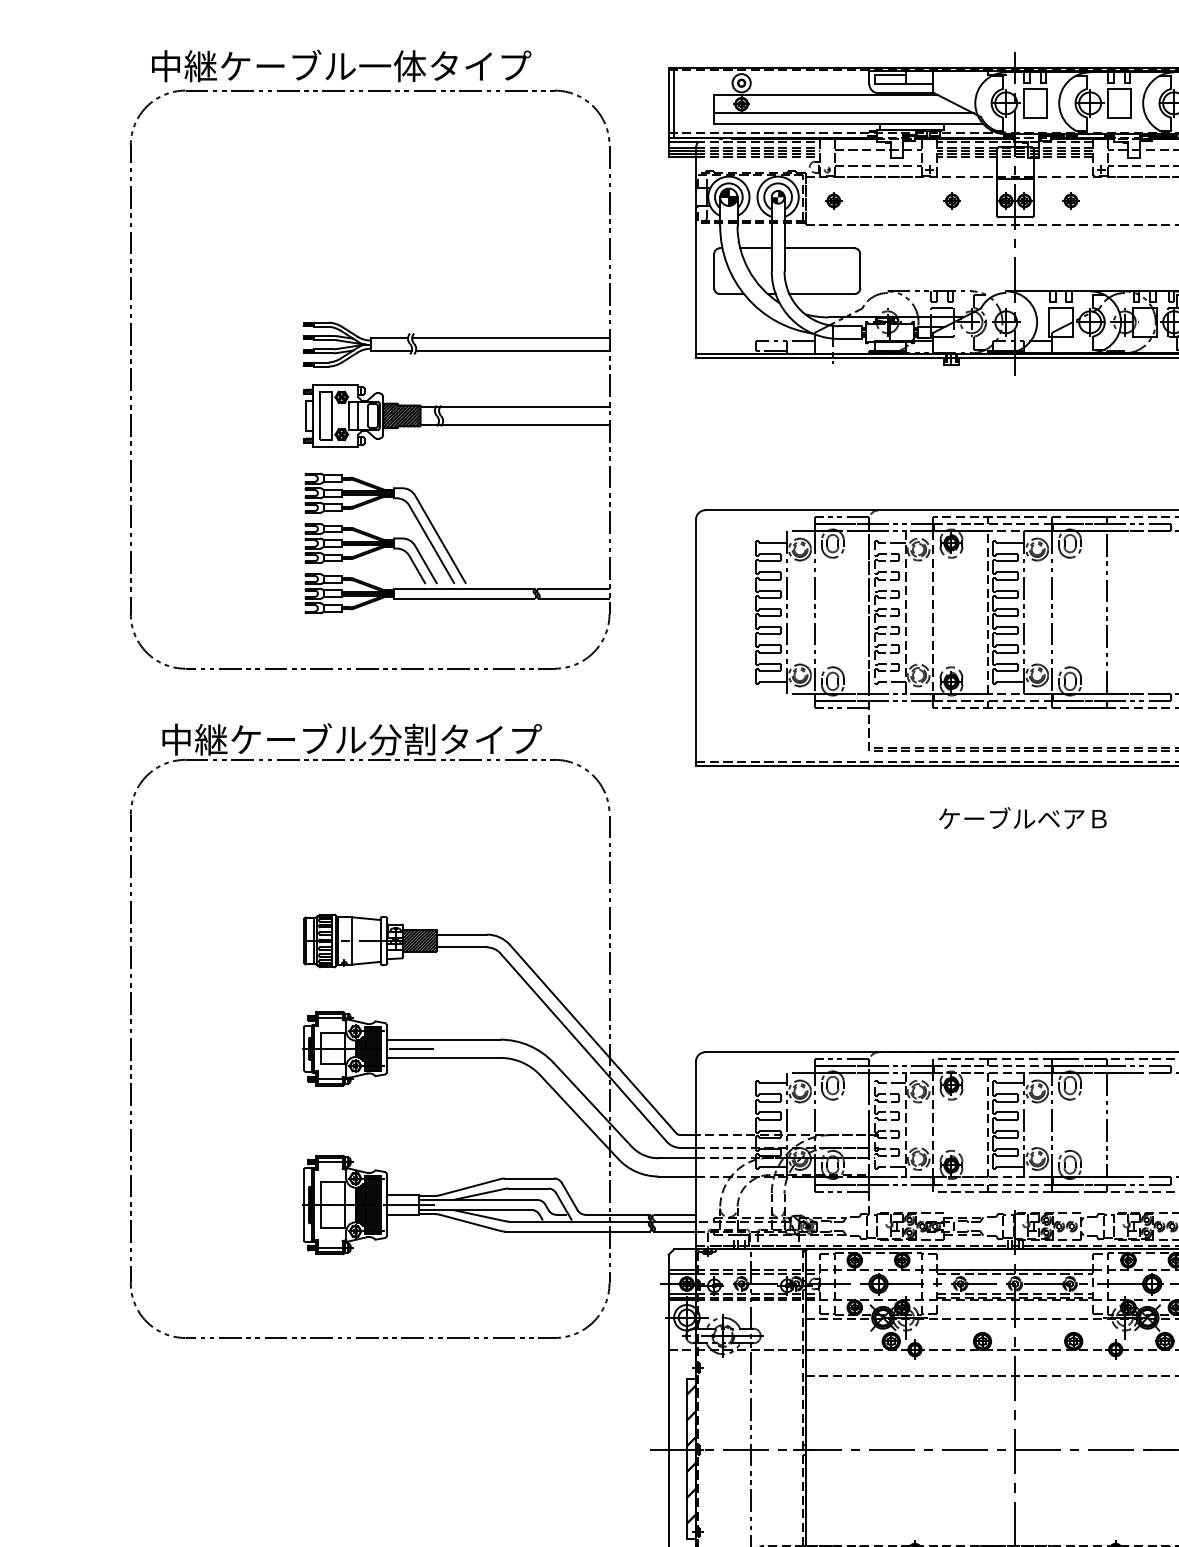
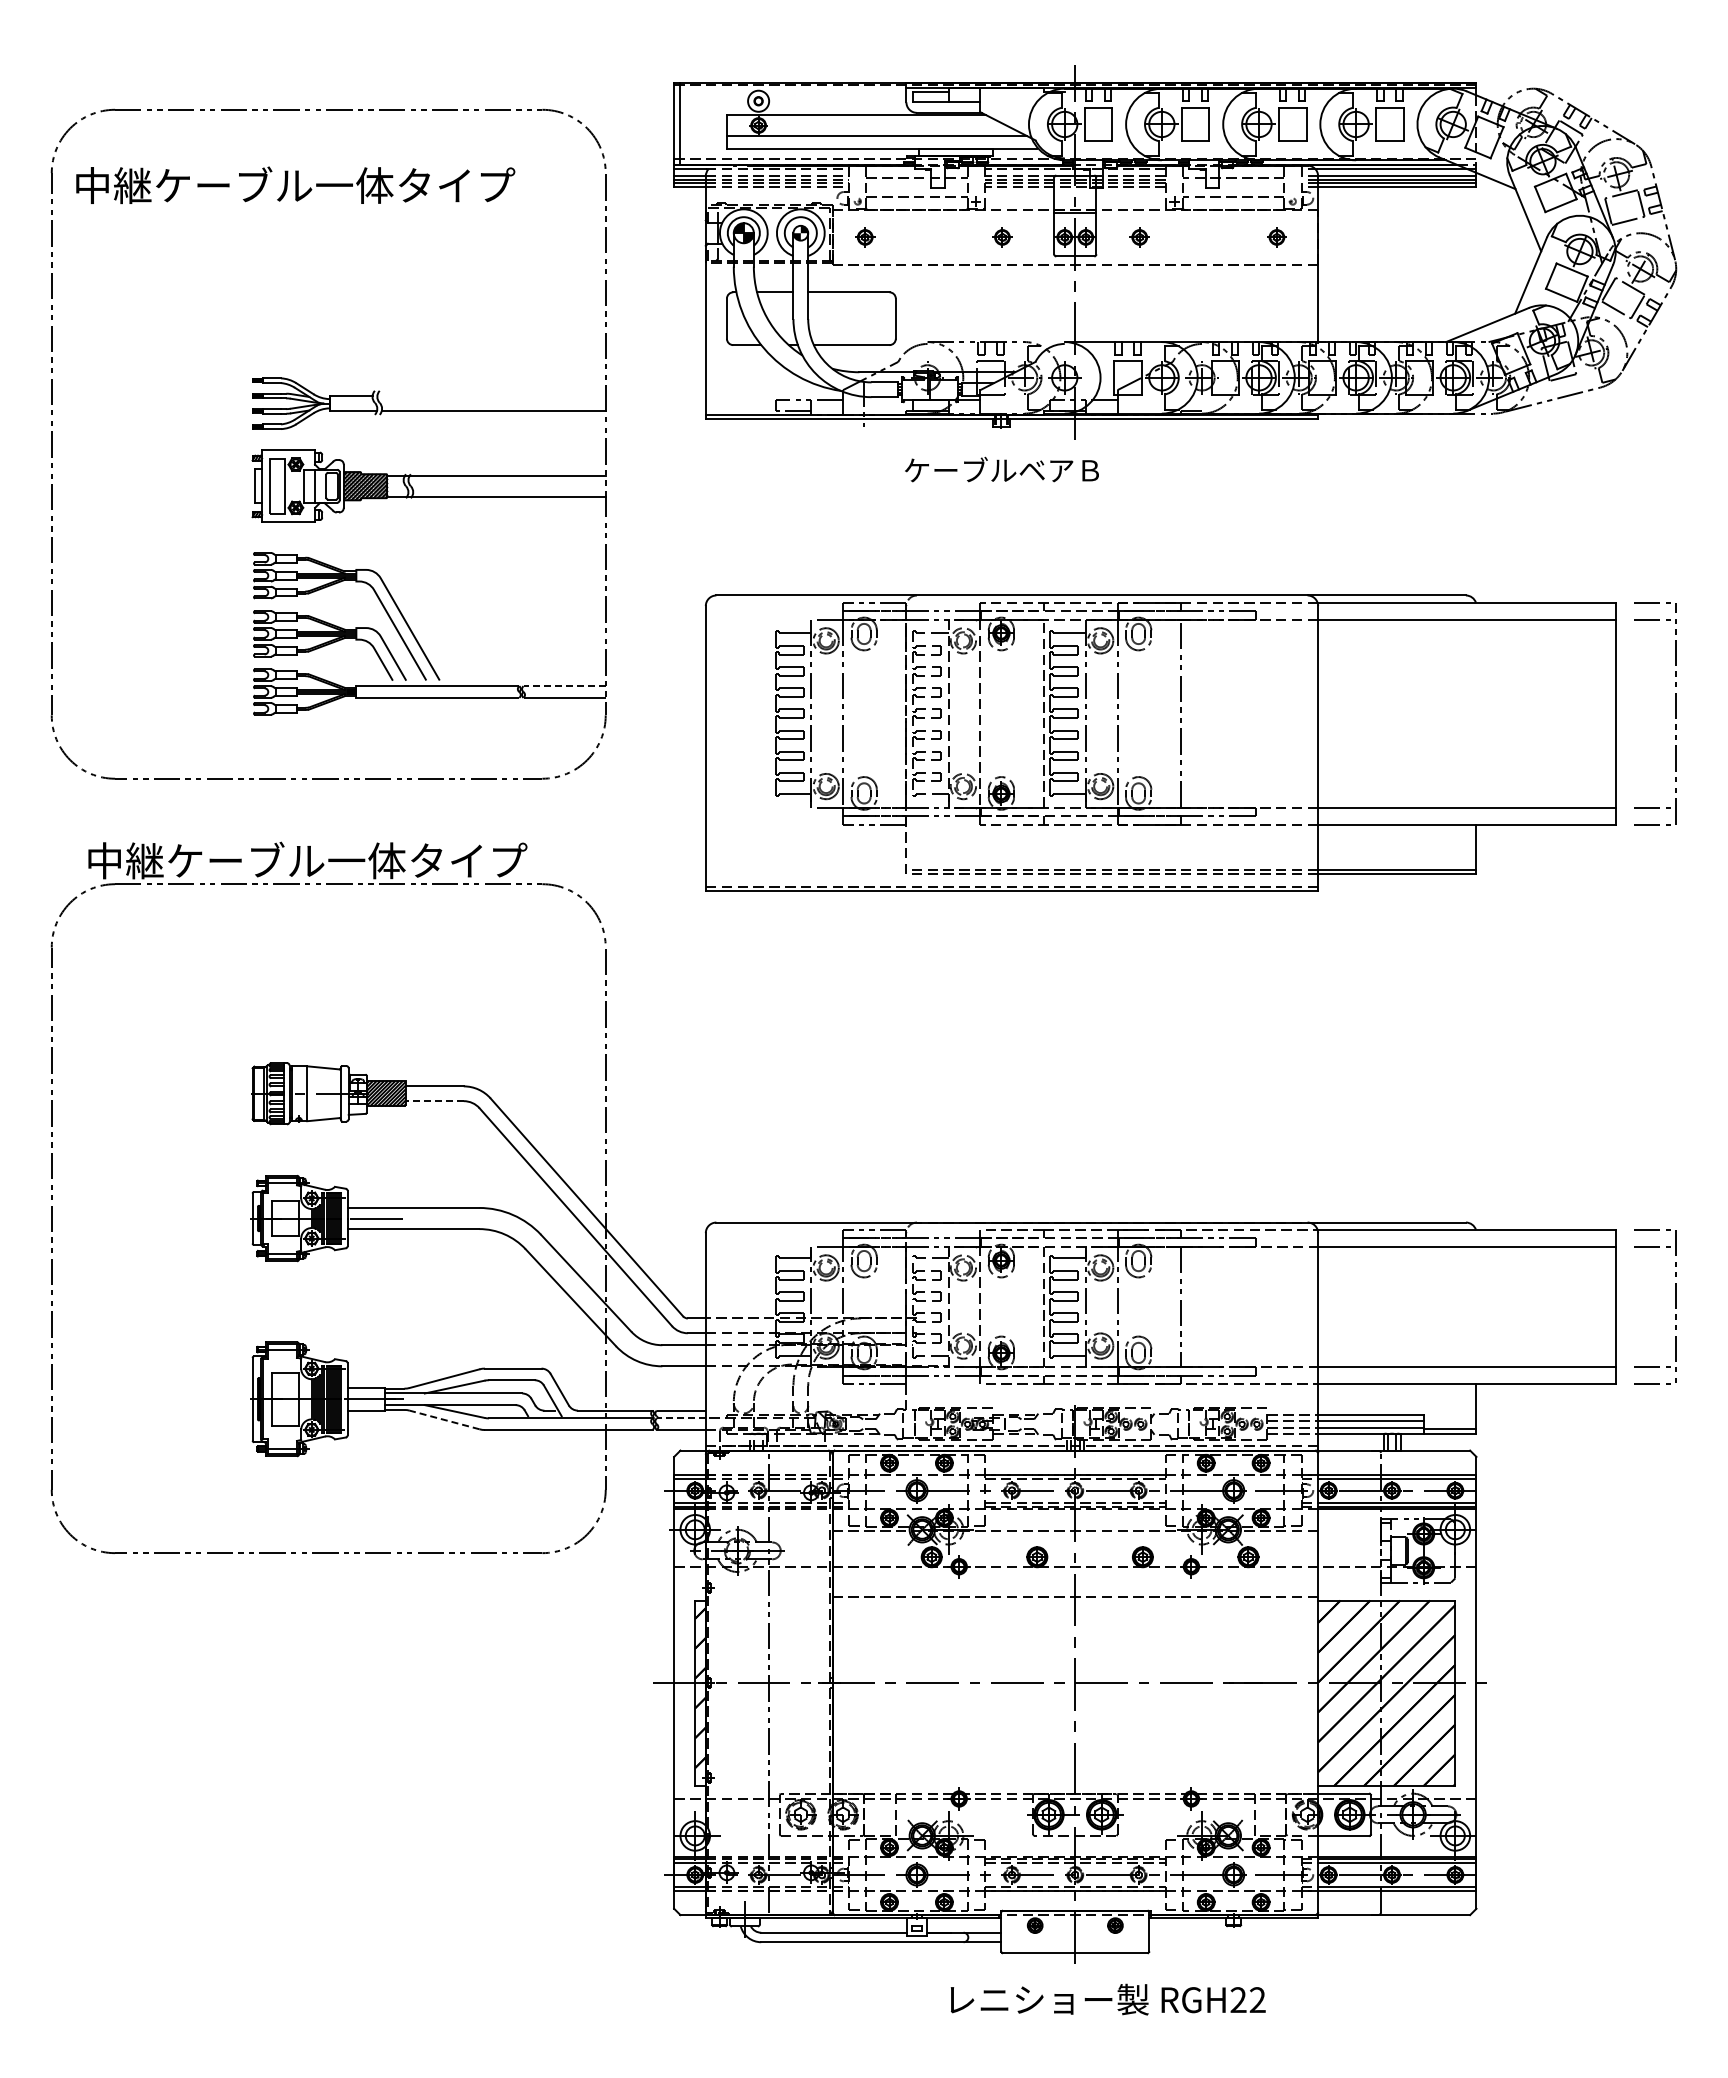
text: (341, 65) -> (295, 184), moved
line: (510, 338) -> (491, 396), removed
line: (573, 589) -> (564, 686), solid -> dashed
text: (402, 739) -> (366, 860), 中継ケーブル分割タイプ -> 中継ケーブル一体タイプ
text: (1022, 818) -> (1001, 469), moved
line: (461, 947) -> (434, 1101), solid -> dashed
line: (674, 1221) -> (680, 1418), solid -> dashed
line: (470, 1222) -> (444, 1419), solid -> dashed

